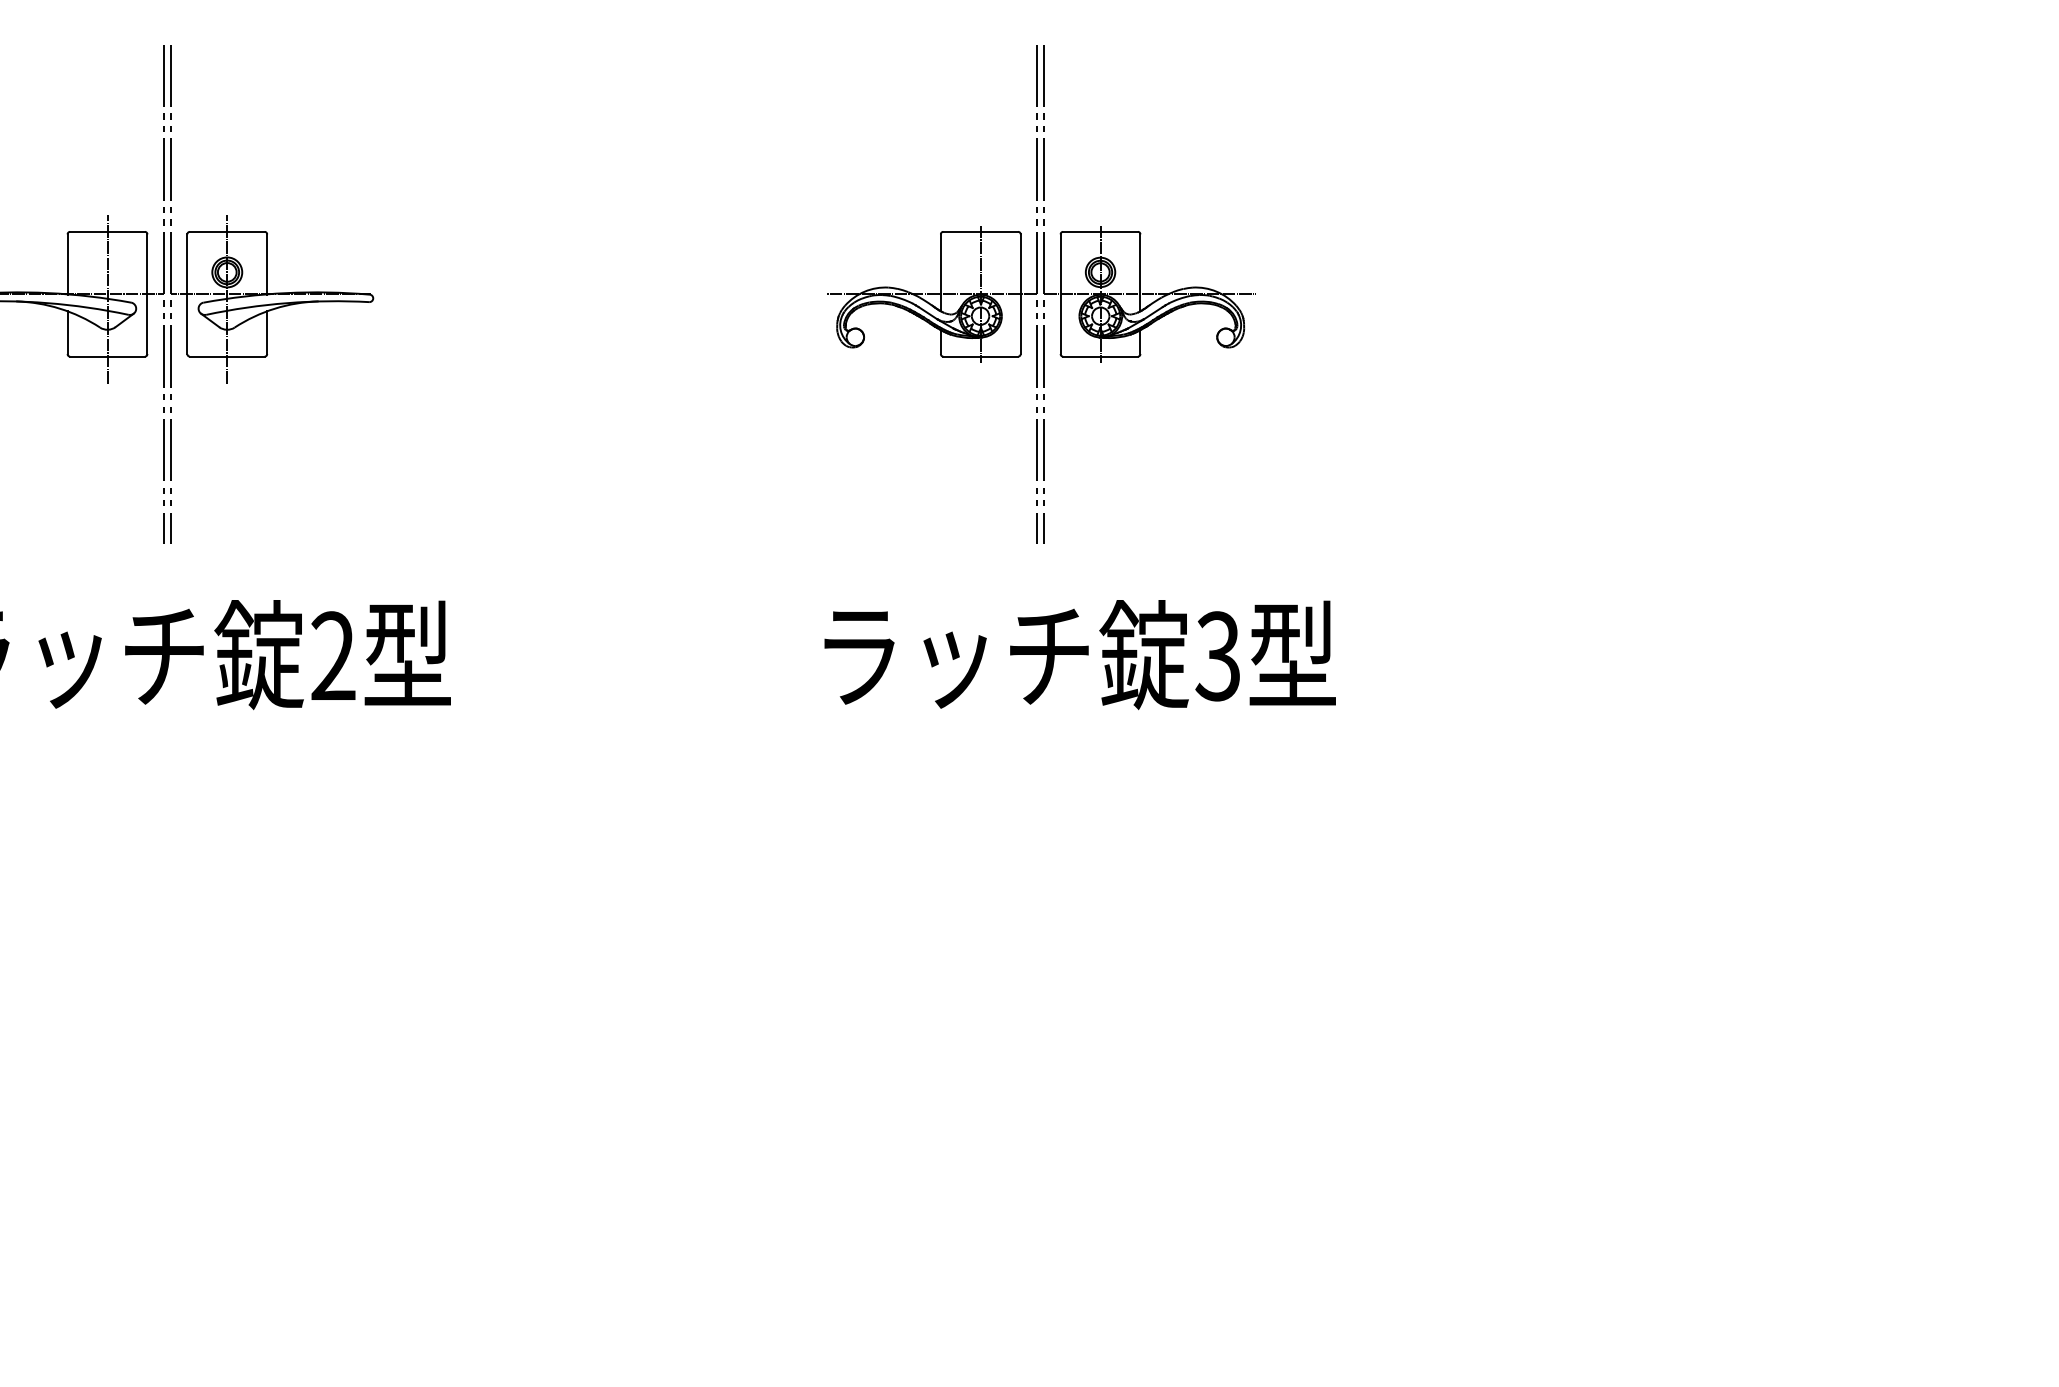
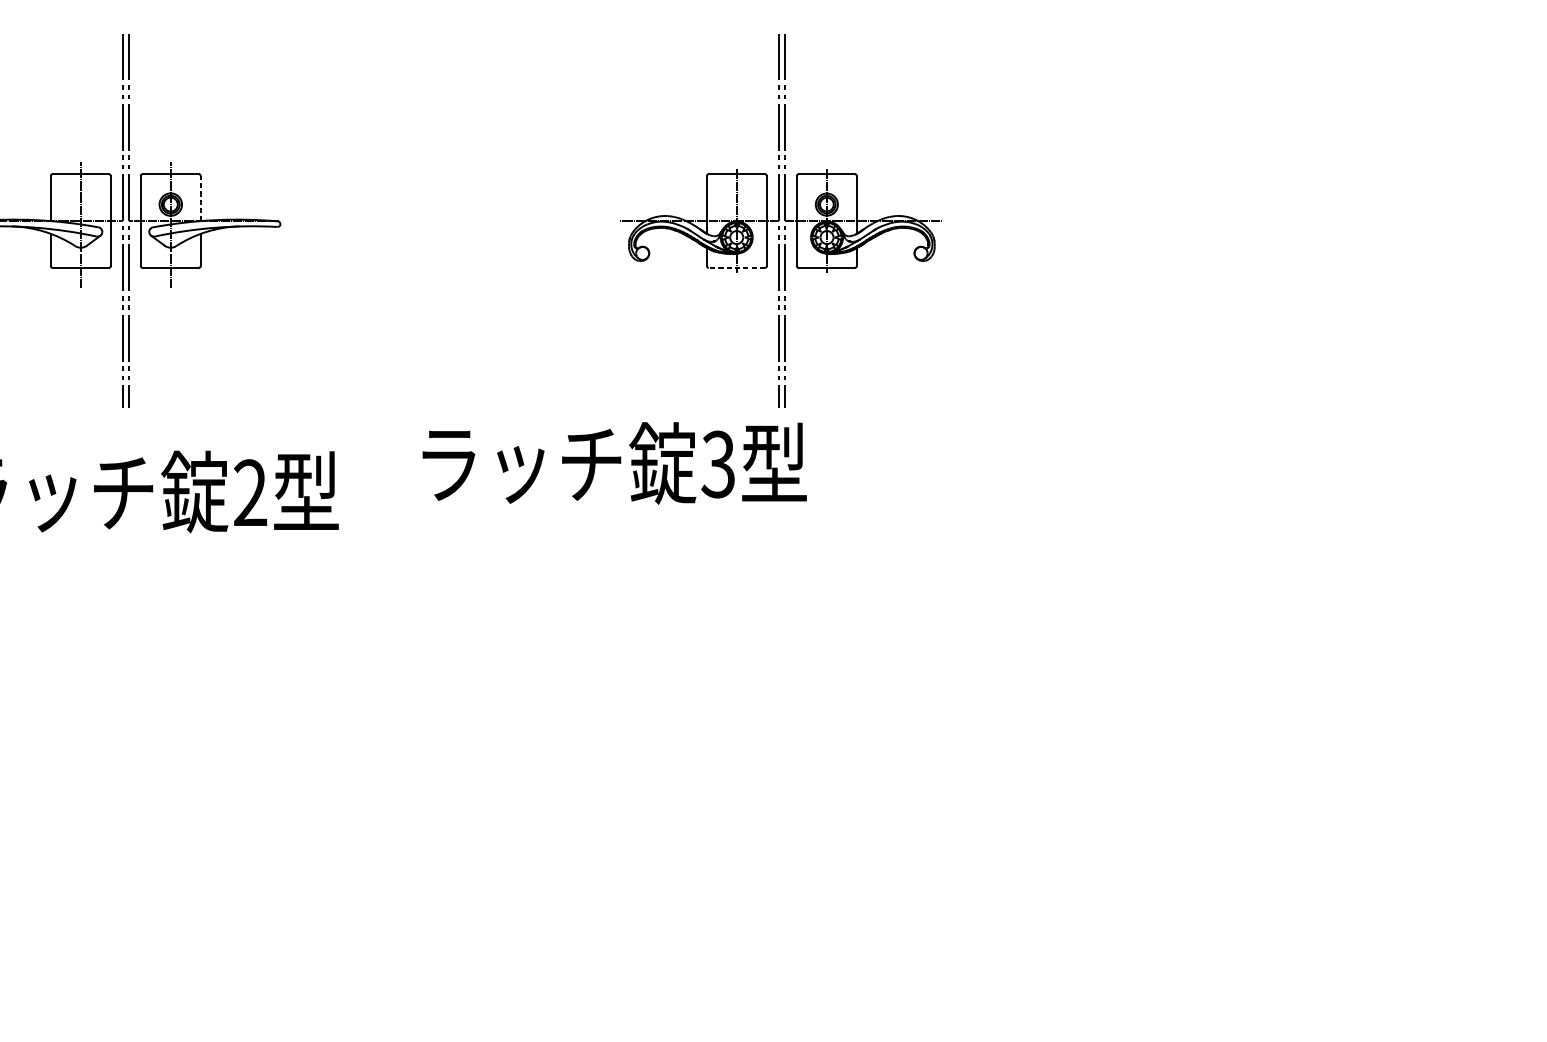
line: (267, 264) -> (201, 198), solid -> dashed
line: (980, 356) -> (736, 267), solid -> dashed
text: (1079, 655) -> (614, 463), moved

